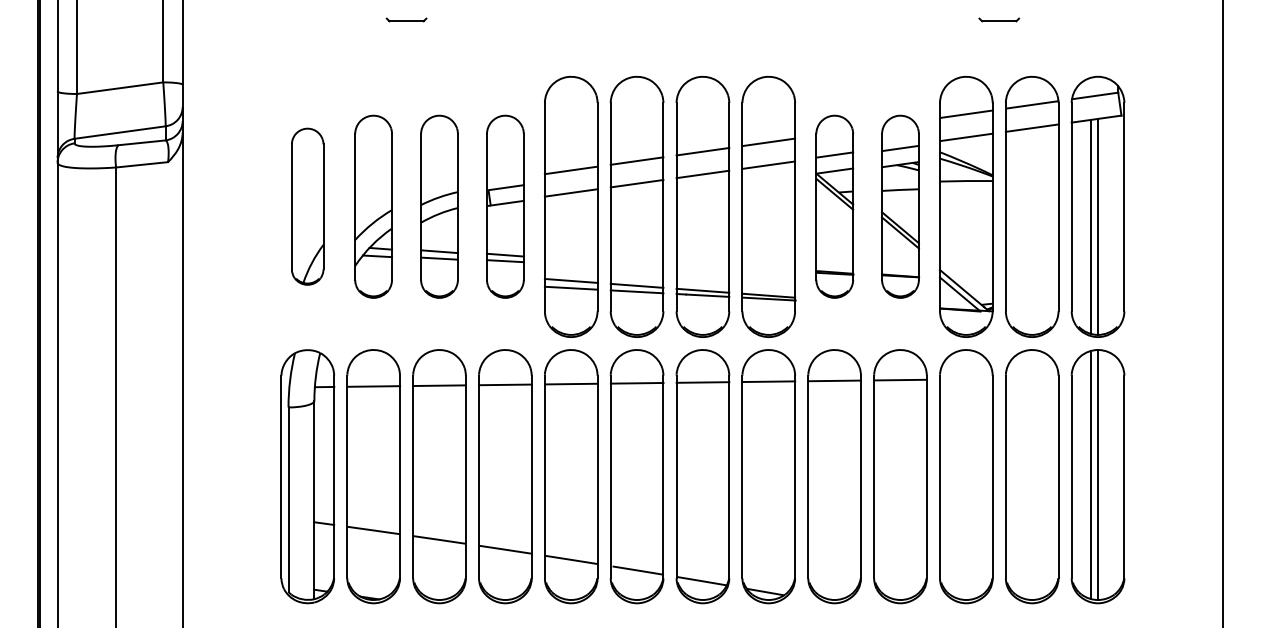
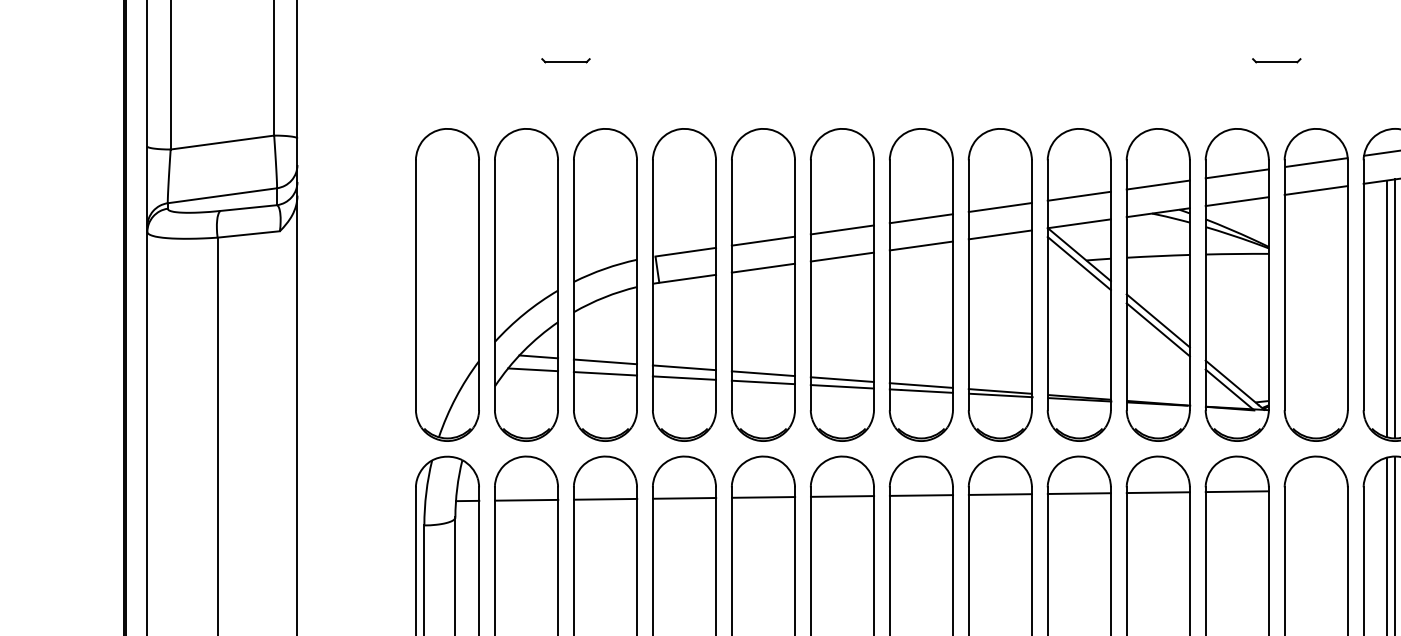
part: (307, 206) -> (447, 284), size x1.67
part: (373, 206) -> (526, 284), size x1.43
part: (439, 206) -> (605, 284), size x1.43
part: (505, 206) -> (684, 284), size x1.43
part: (834, 206) -> (1079, 284), size x1.43
part: (900, 206) -> (1158, 284), size x1.43
line: (966, 379) -> (1237, 491), added

